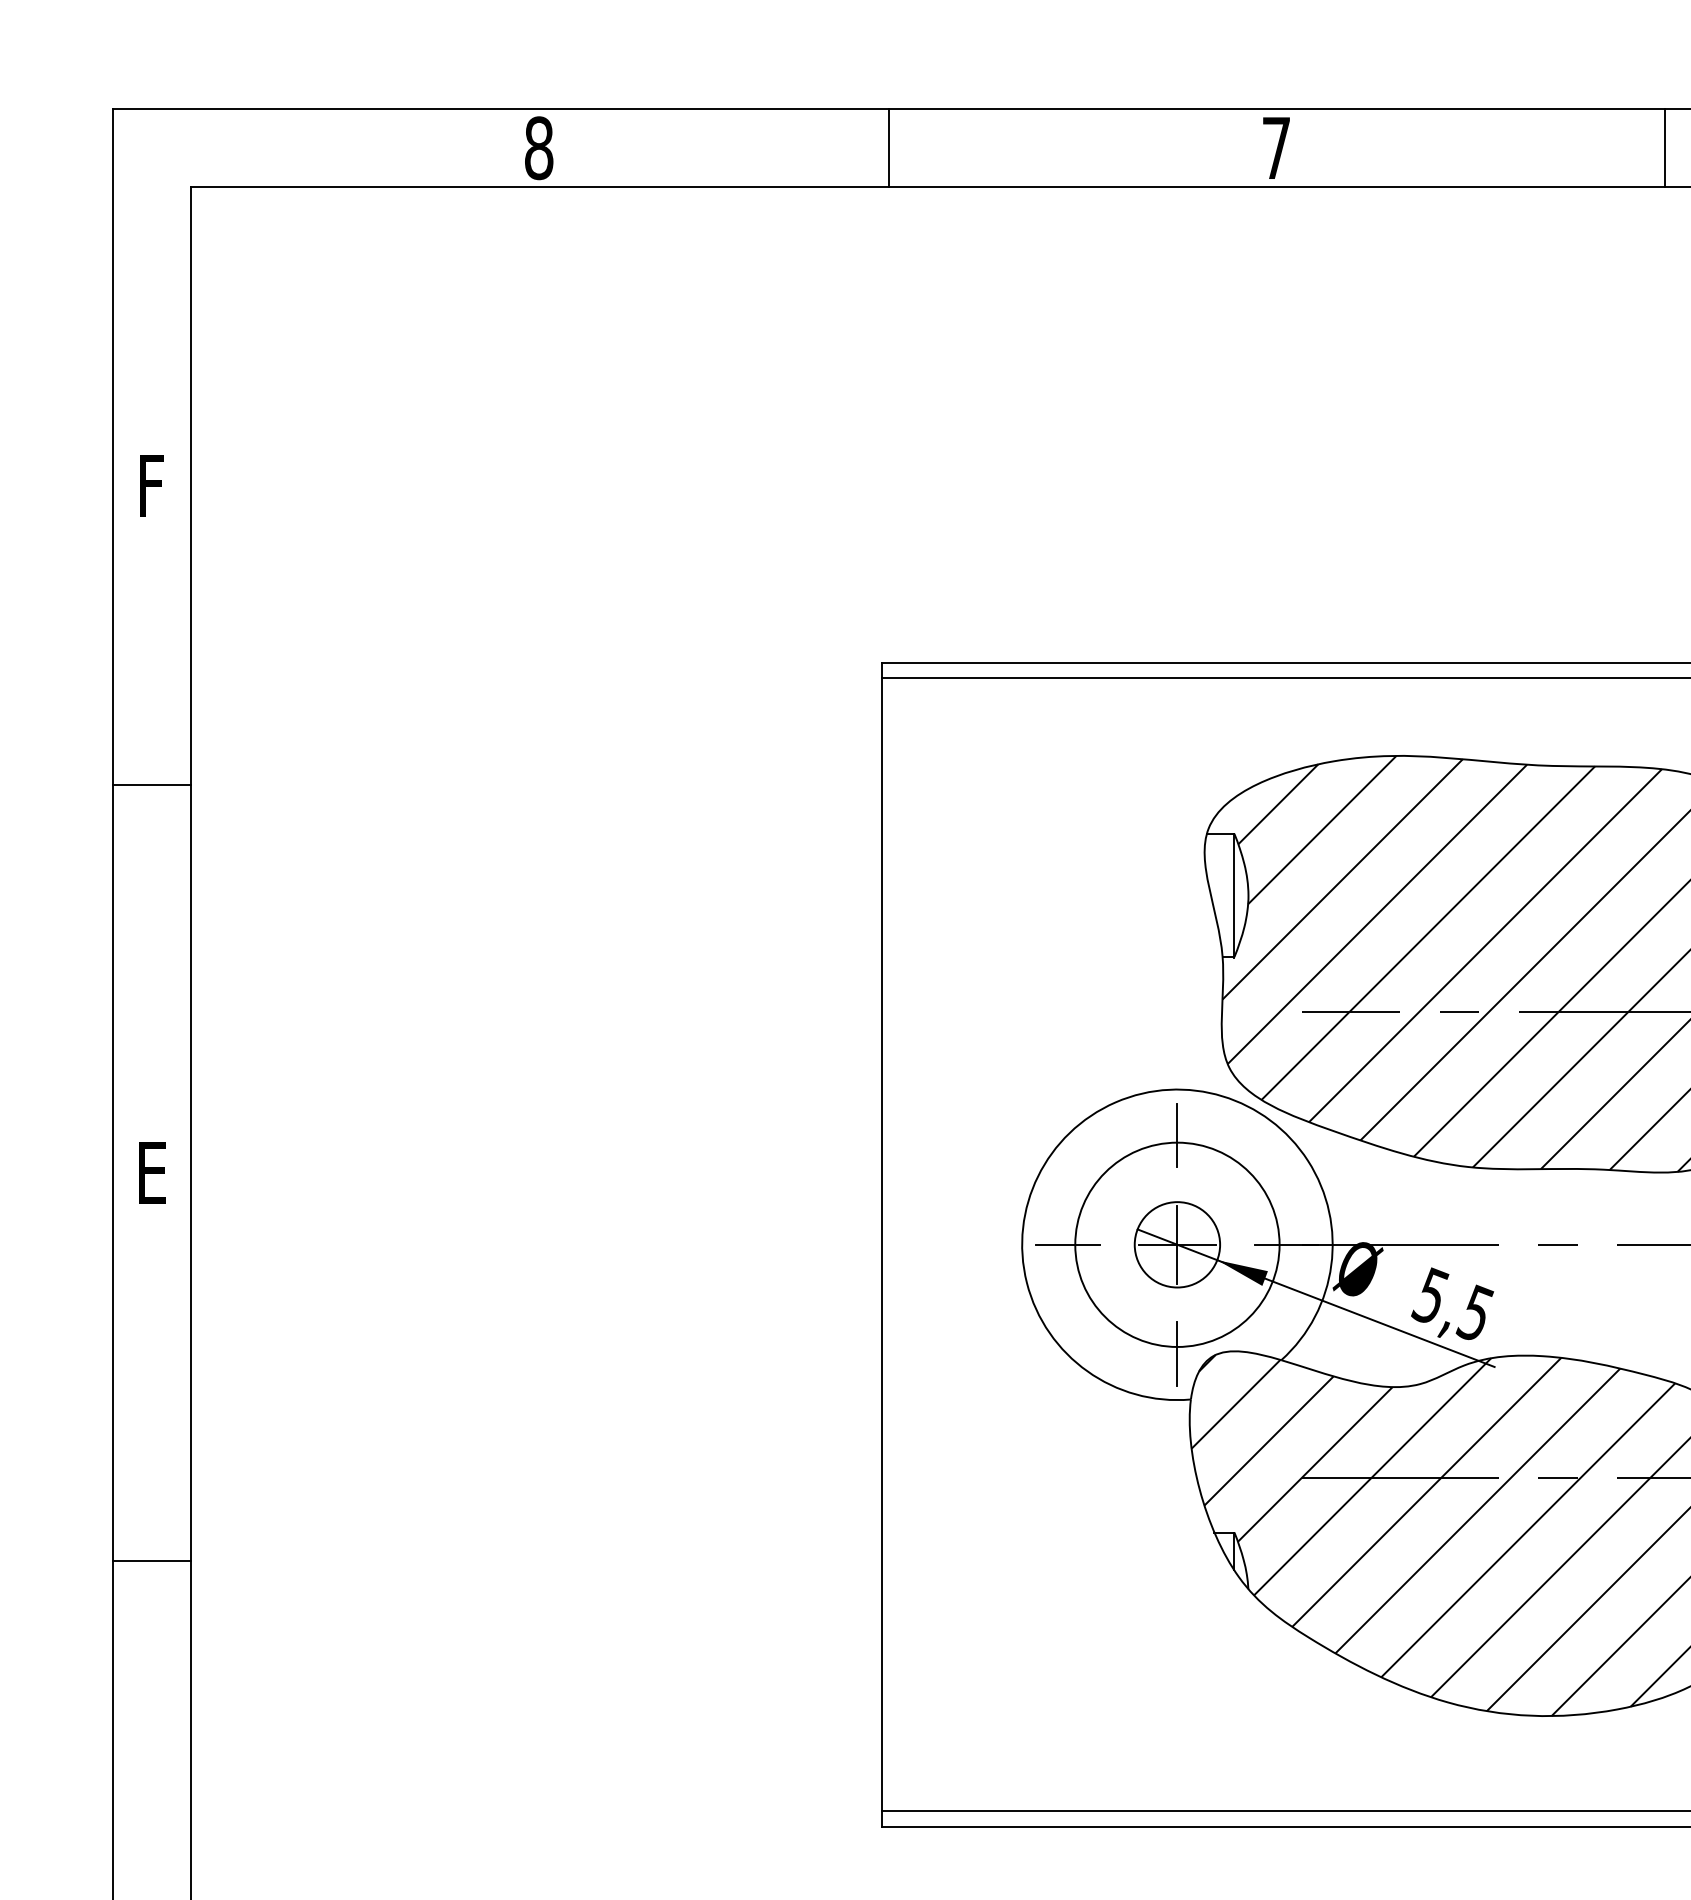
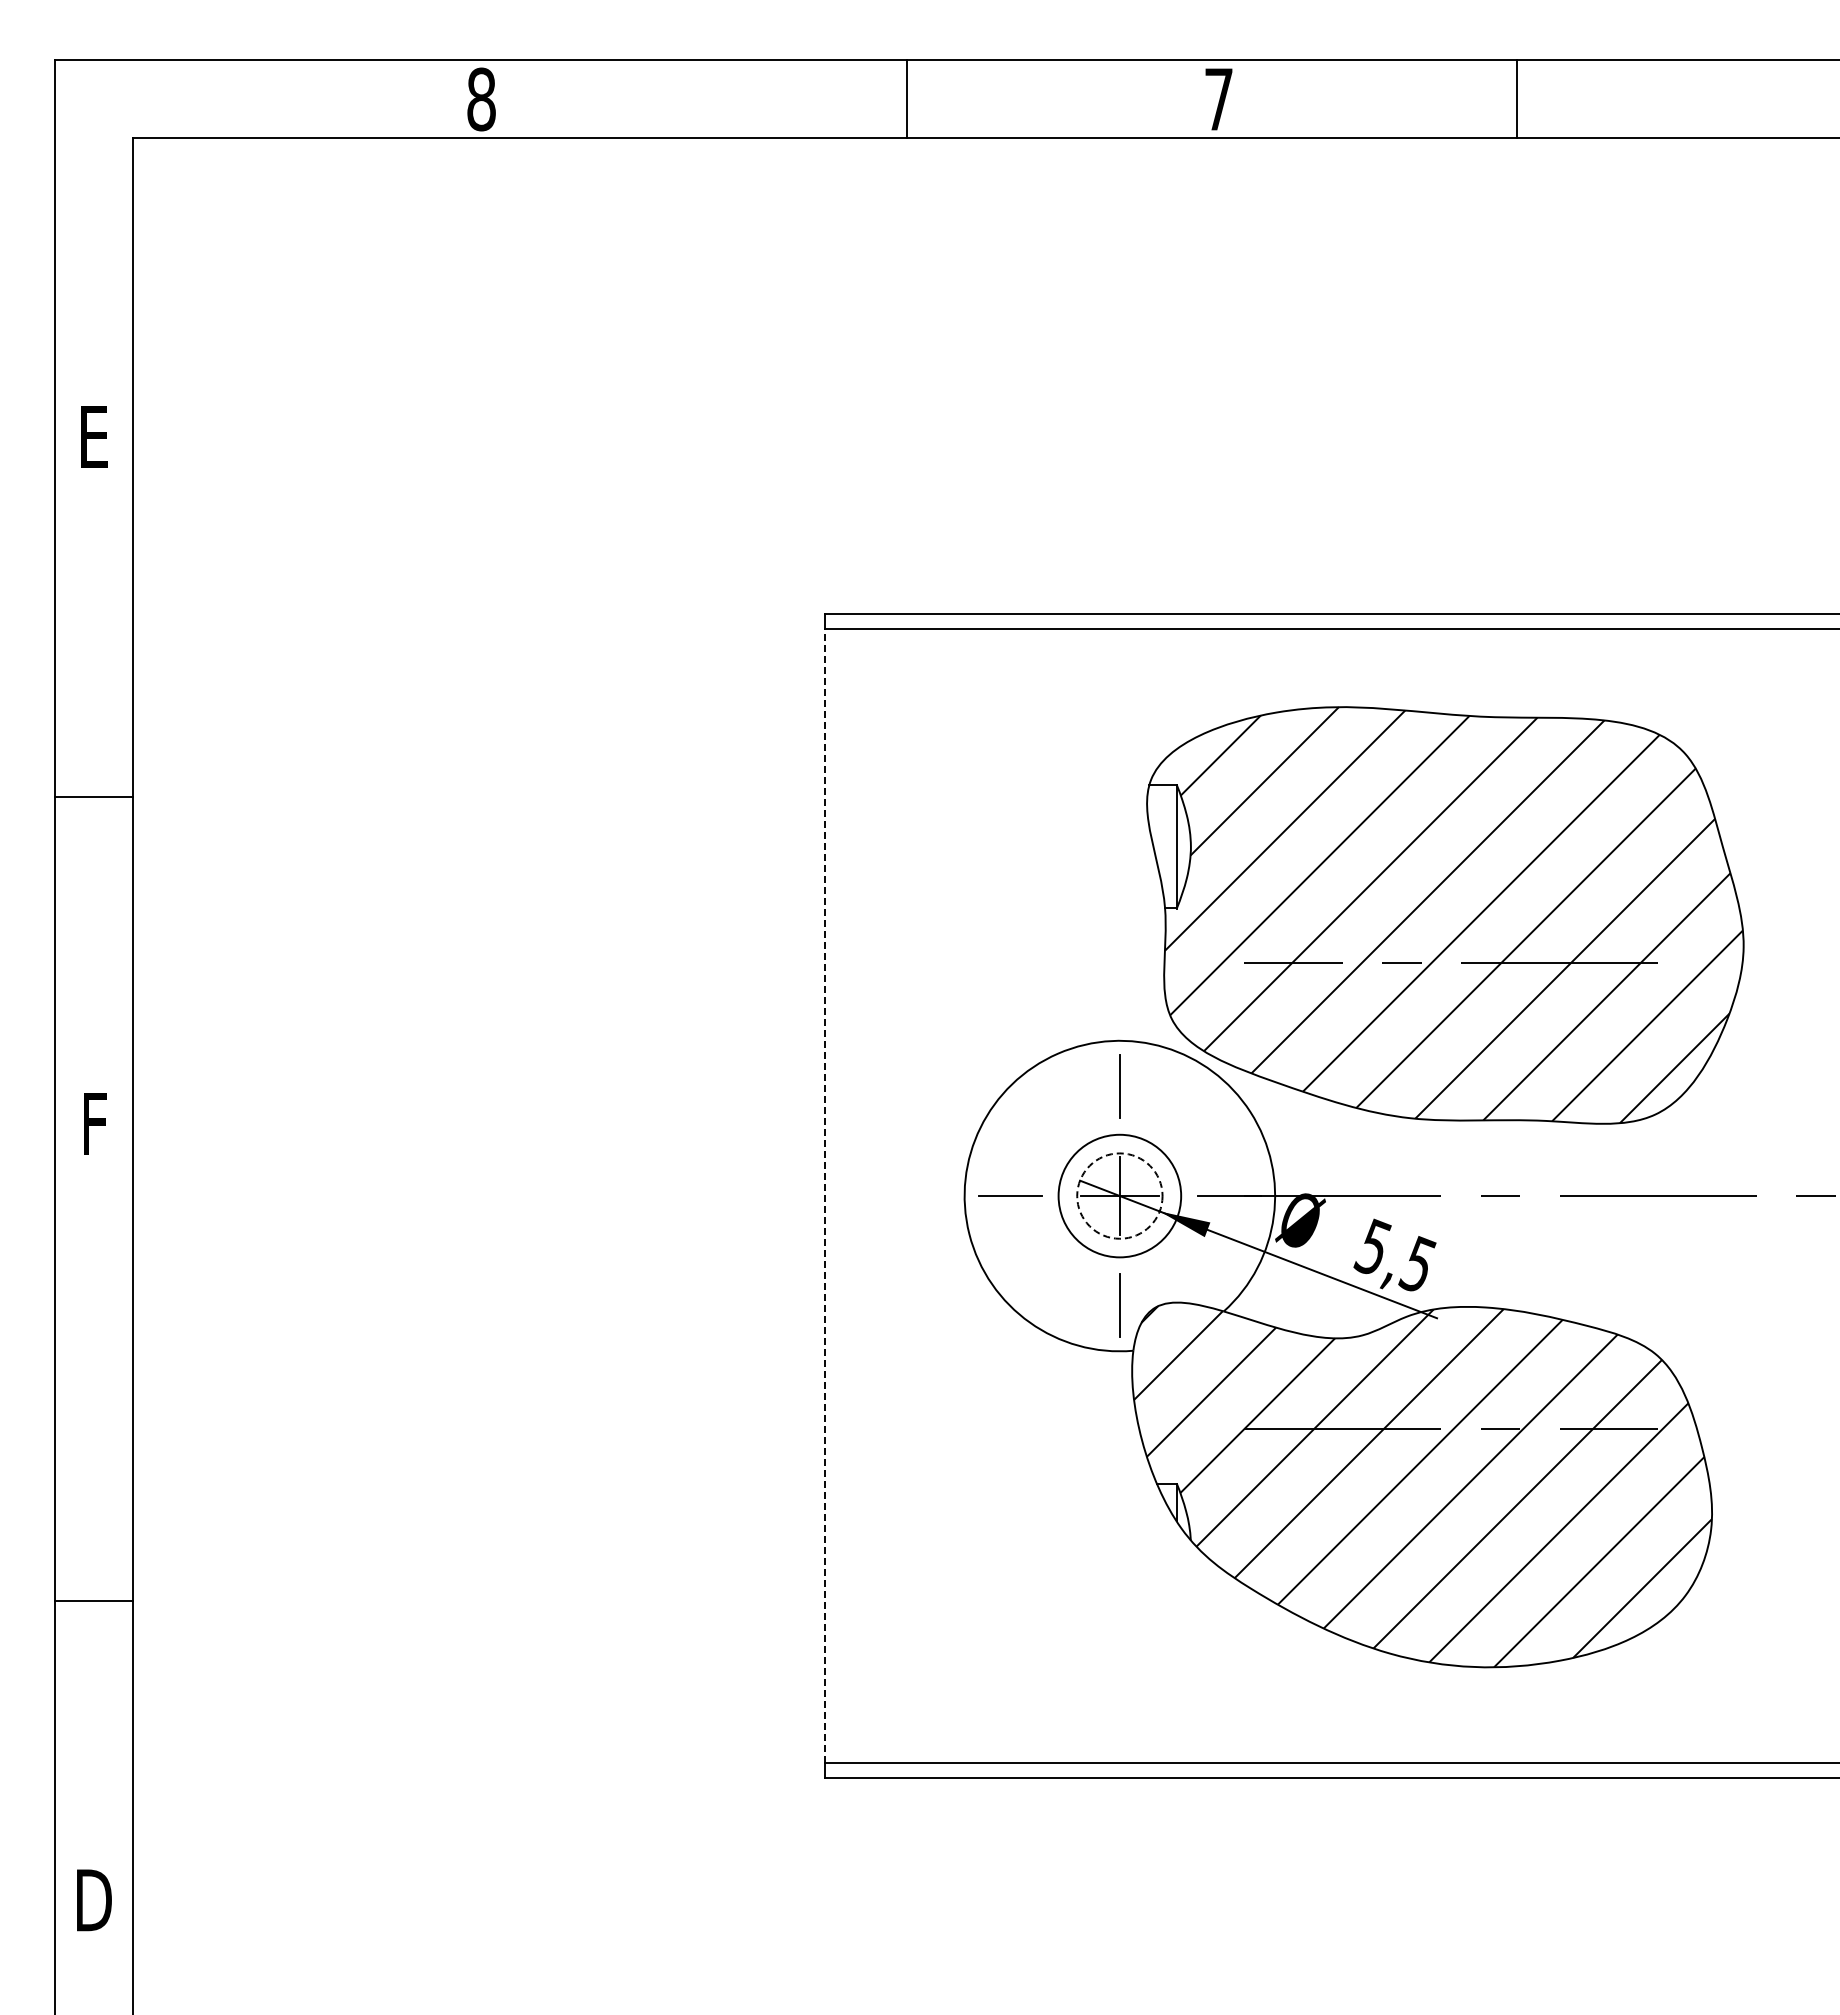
line: (889, 148) -> (906, 99), moved
line: (1665, 148) -> (1516, 99), moved
text: (152, 485) -> (94, 436), F -> E
line: (151, 784) -> (93, 796), moved
text: (153, 1172) -> (95, 1123), E -> F
circle: (1177, 1244) -> (1119, 1195), size x0.6
circle: (1177, 1244) -> (1119, 1195), solid -> dashed
line: (882, 1245) -> (824, 1196), solid -> dashed
line: (151, 1561) -> (93, 1601), moved

